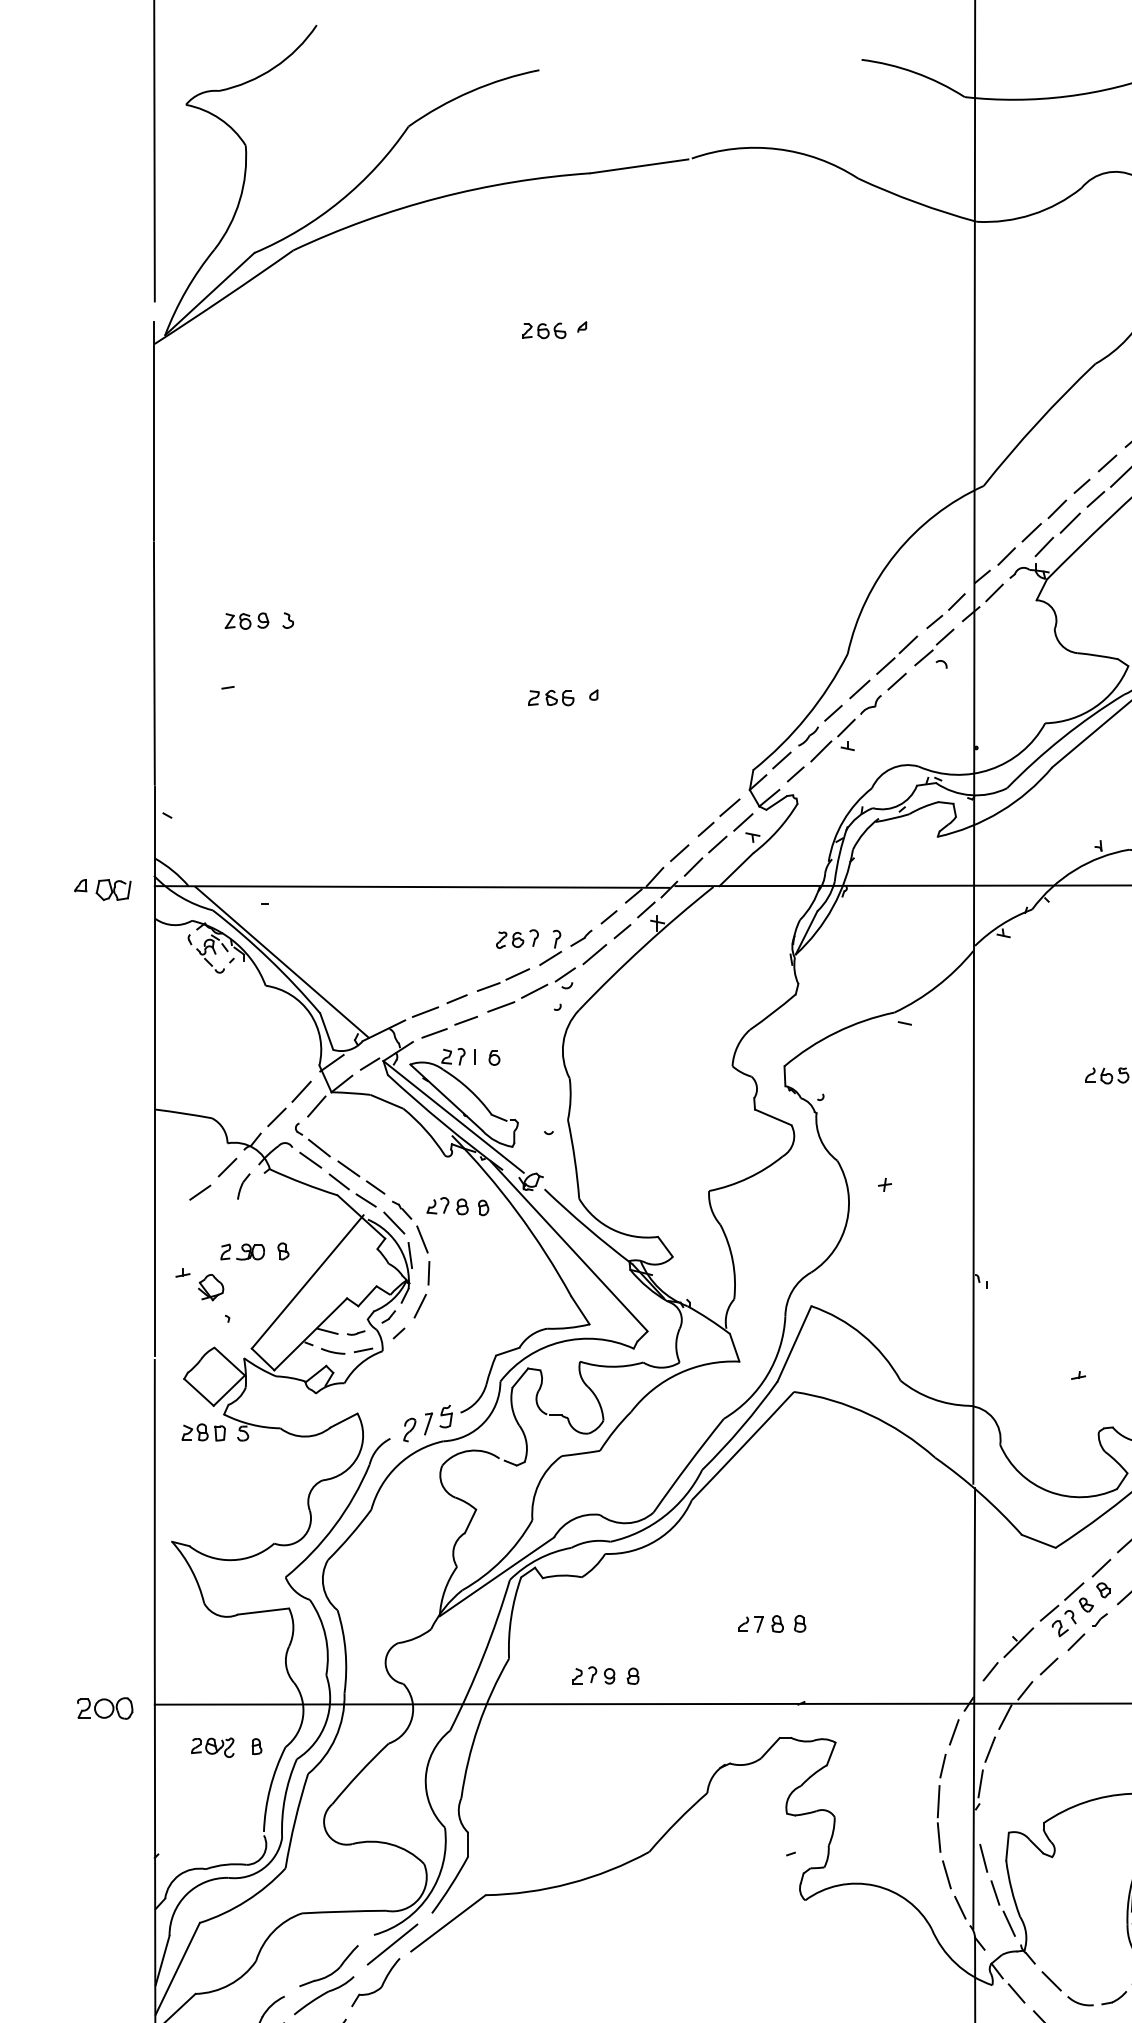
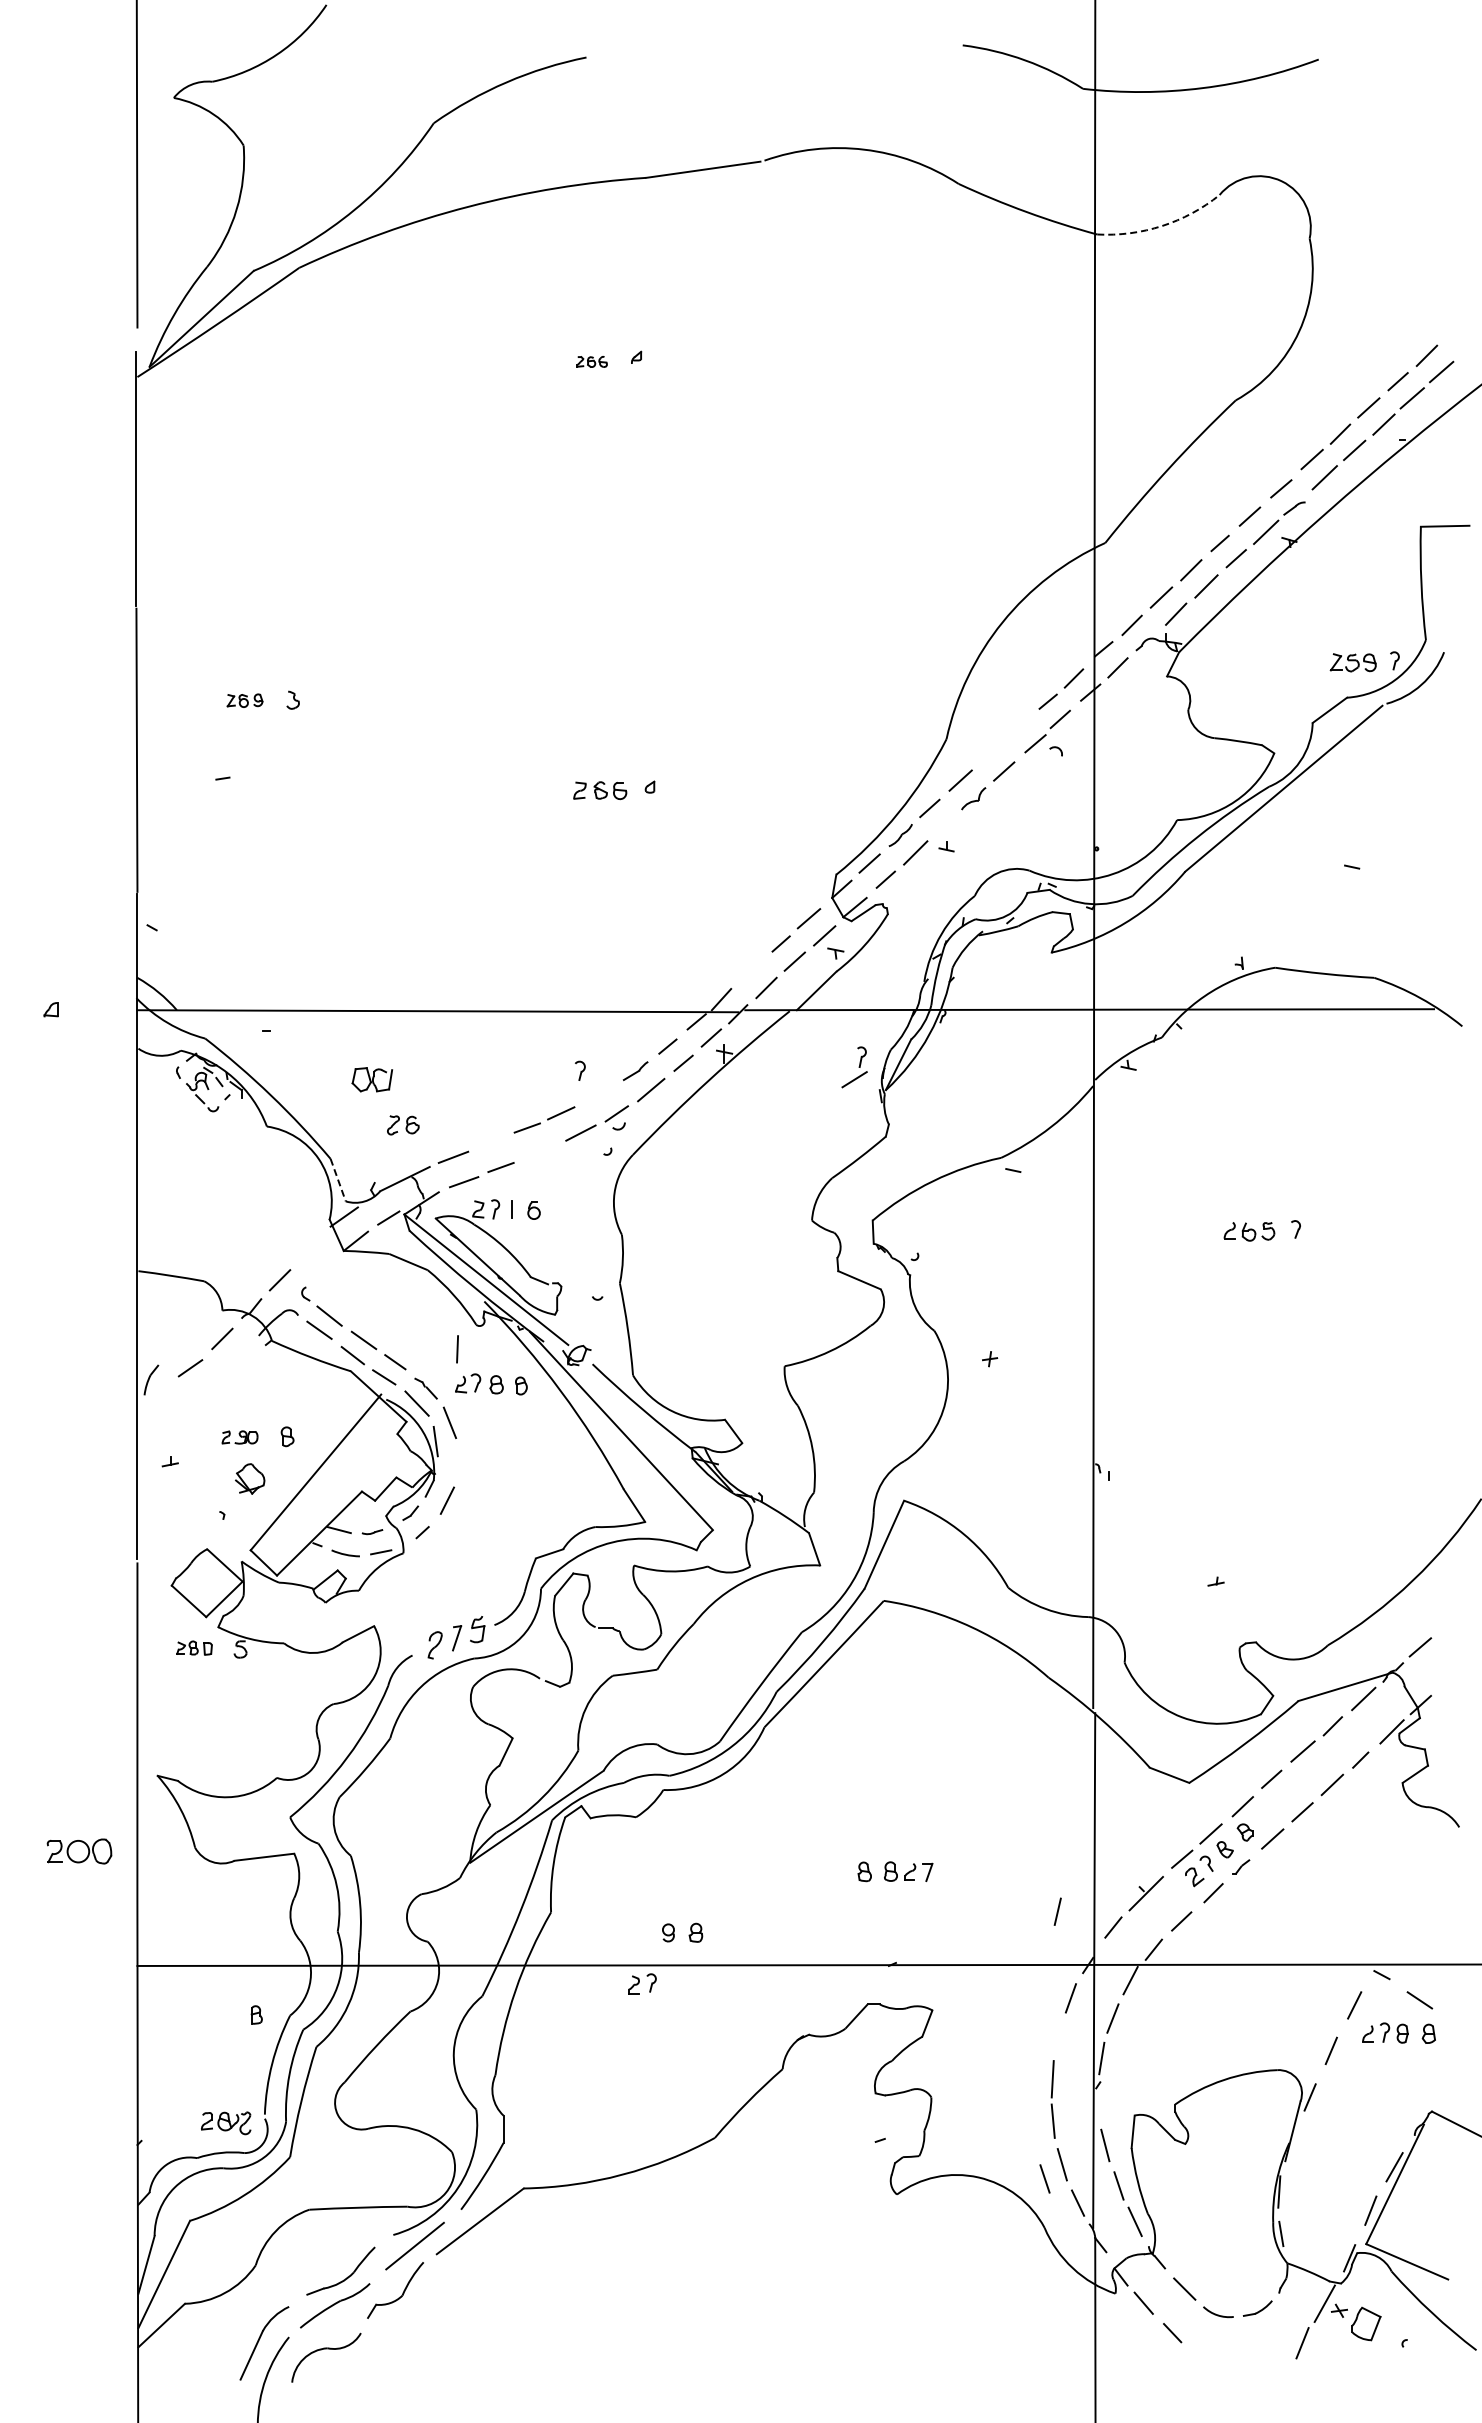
arc: (1032, 214) -> (1162, 226), solid -> dashed
part: (543, 330) -> (591, 361), size x0.6
part: (246, 620) -> (244, 700), size x0.7
line: (899, 653) -> (1006, 738), removed
line: (845, 727) -> (944, 825), removed
line: (679, 852) -> (750, 971), removed
part: (113, 889) -> (372, 1079), moved
part: (510, 940) -> (403, 1125), moved
part: (550, 948) -> (854, 1067), moved
line: (281, 962) -> (285, 1099), removed
line: (457, 998) -> (490, 1141), removed
line: (500, 1006) -> (541, 1150), removed
line: (327, 1031) -> (338, 1180), solid -> dashed
line: (301, 1091) -> (308, 1250), removed
line: (316, 1106) -> (326, 1267), removed
part: (243, 1186) -> (151, 1379), moved
part: (242, 1252) -> (239, 1437), size x0.7
line: (428, 1273) -> (457, 1349), moved
part: (211, 1287) -> (250, 1478), moved
part: (203, 1431) -> (194, 1647), size x0.7
part: (750, 1623) -> (918, 1871), moved
part: (584, 1675) -> (642, 1983), moved
part: (105, 1708) -> (79, 1851), moved
part: (213, 1747) -> (226, 2123), moved
line: (942, 1765) -> (1057, 1911), moved
line: (931, 1886) -> (1044, 2178), added

